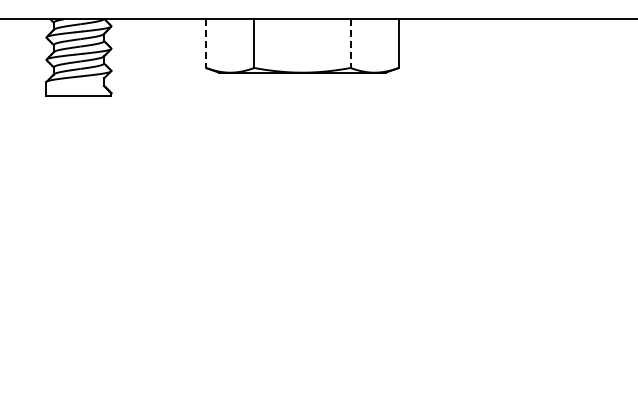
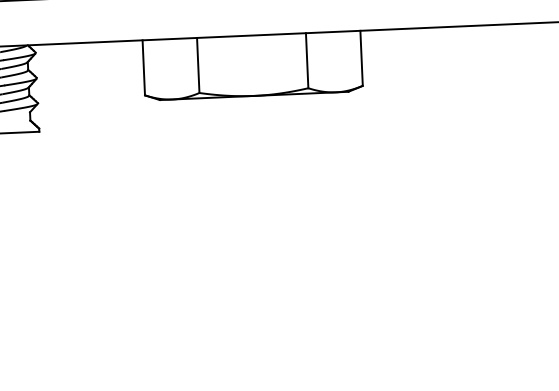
line: (206, 44) -> (144, 68), dashed -> solid
line: (350, 44) -> (307, 61), dashed -> solid

